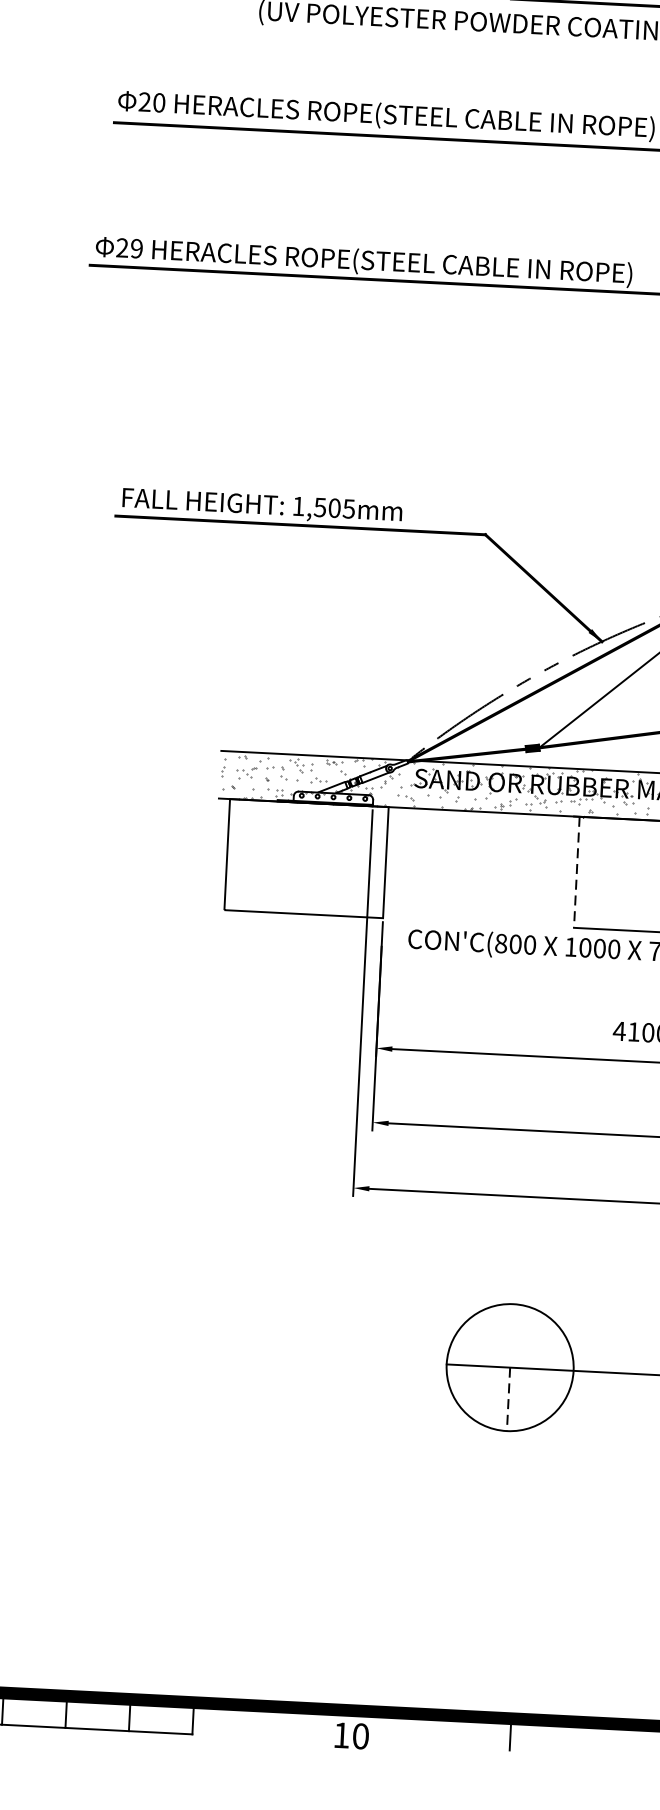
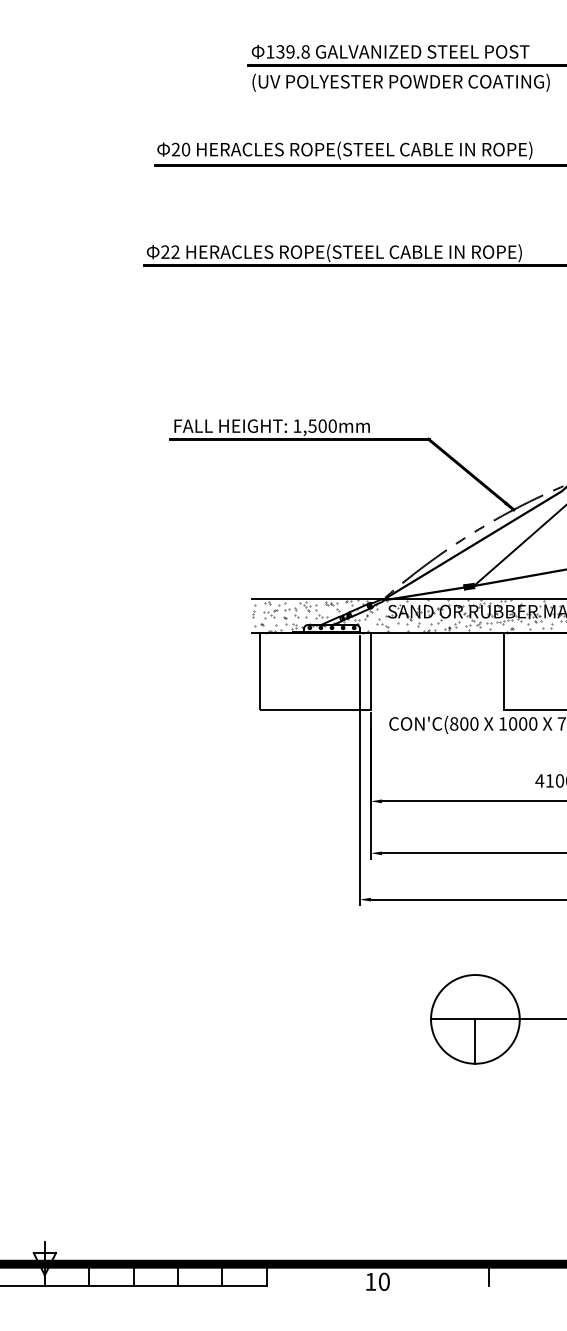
text: (136, 249) -> (175, 252), 29 -> 22
text: (348, 507) -> (332, 425), 1,505mm -> 1,500mm
line: (576, 872) -> (504, 671), dashed -> solid
line: (508, 1400) -> (475, 1042), dashed -> solid

